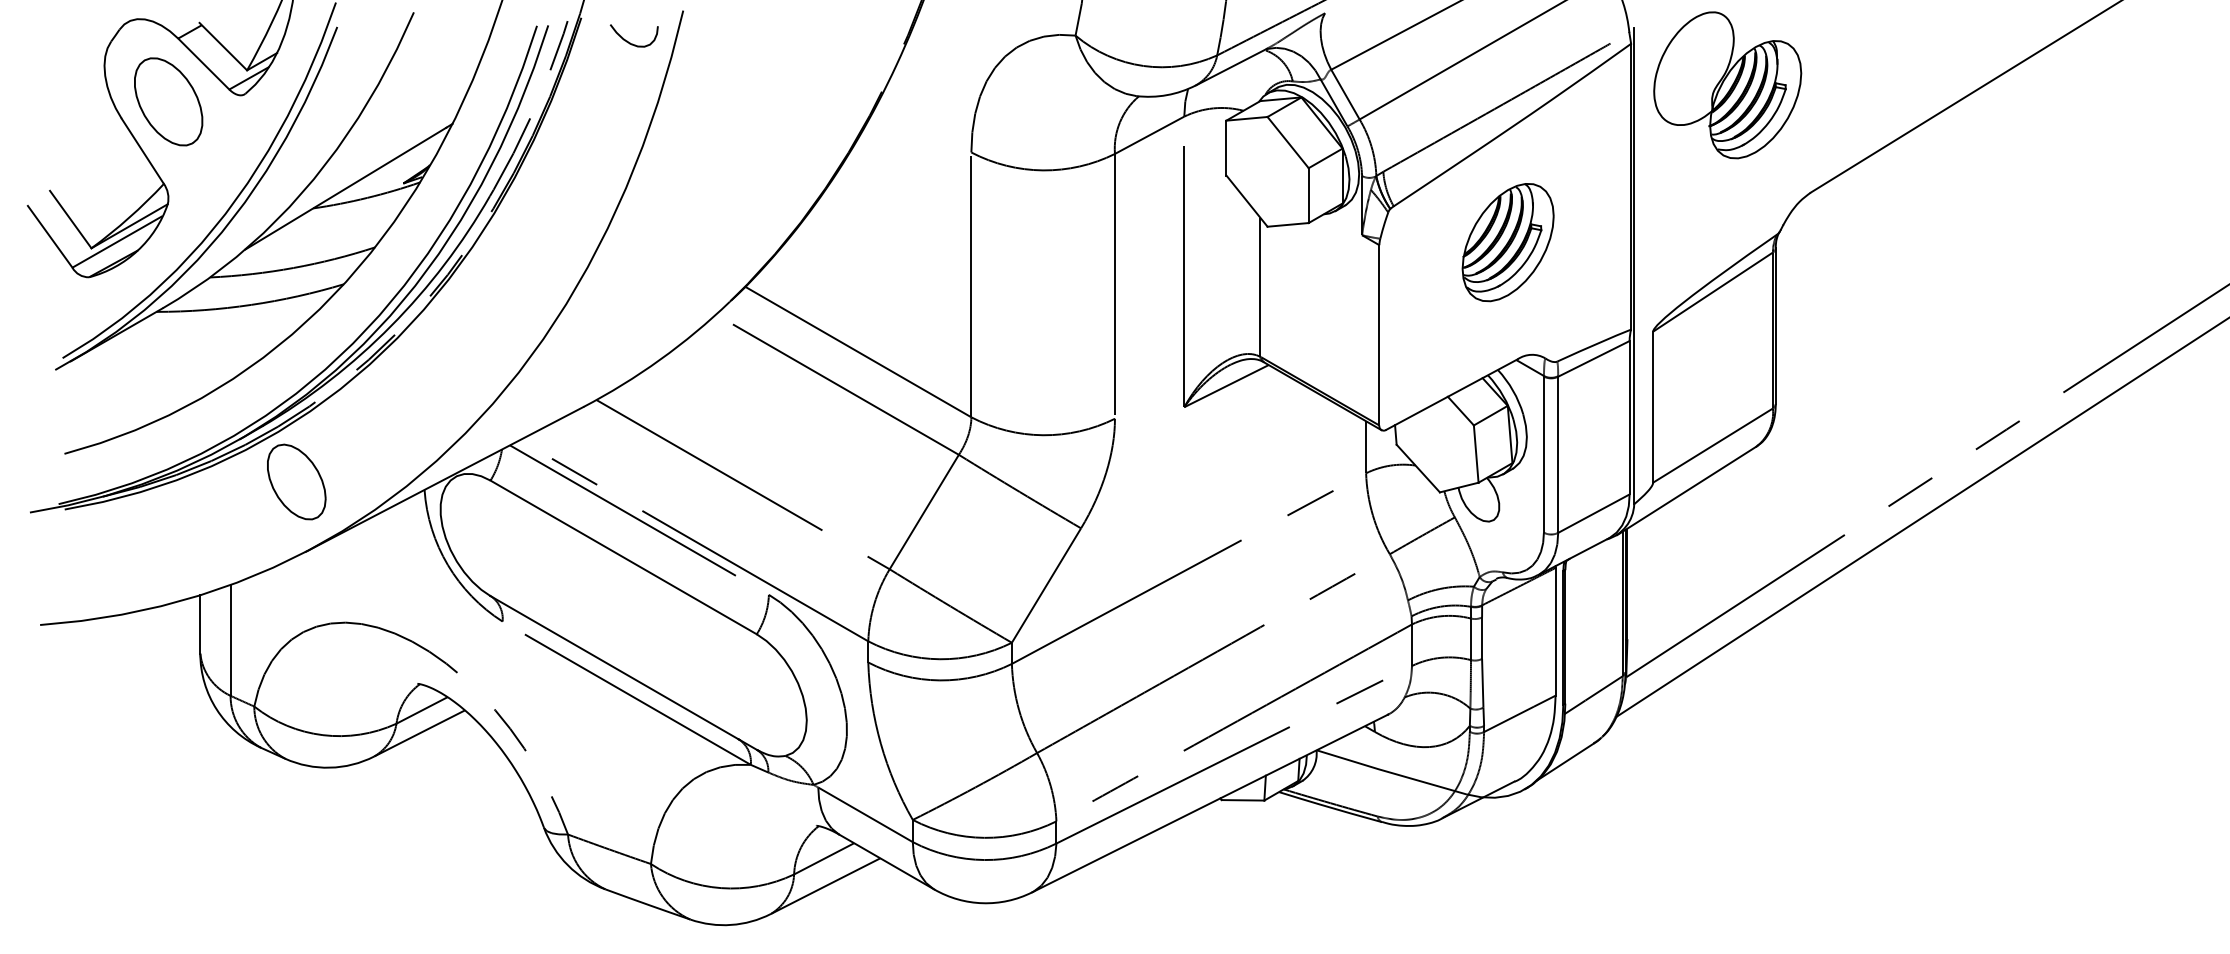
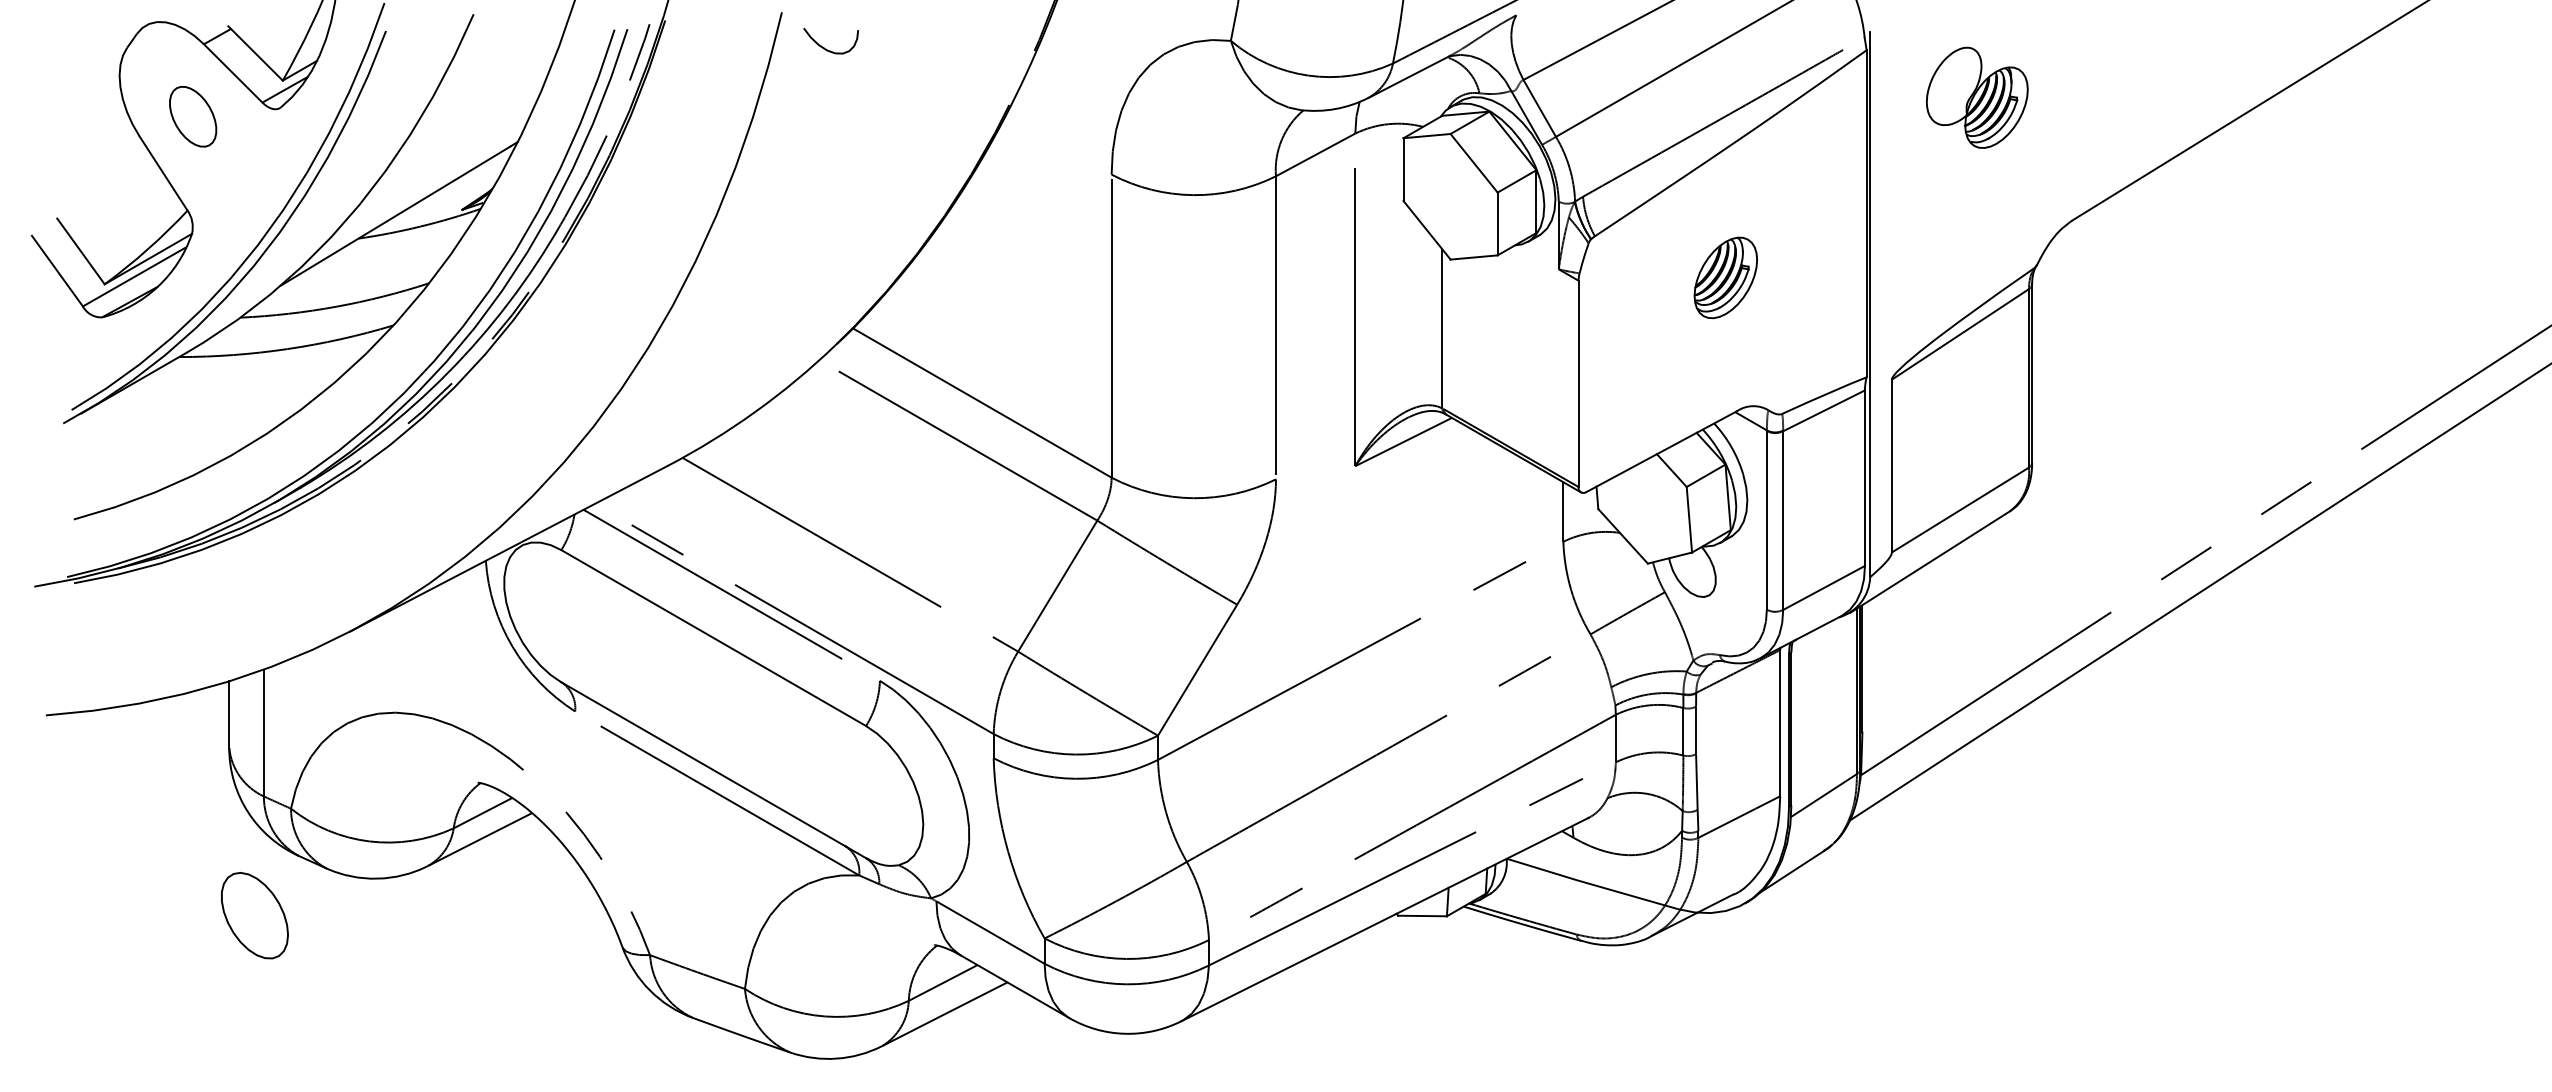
curve: (630, 42) -> (826, 48), moved
part: (1727, 85) -> (1976, 97), size x0.6
part: (168, 101) -> (192, 116), size x0.6
part: (1507, 242) -> (1725, 277), size x0.6
part: (296, 481) -> (254, 915), moved

